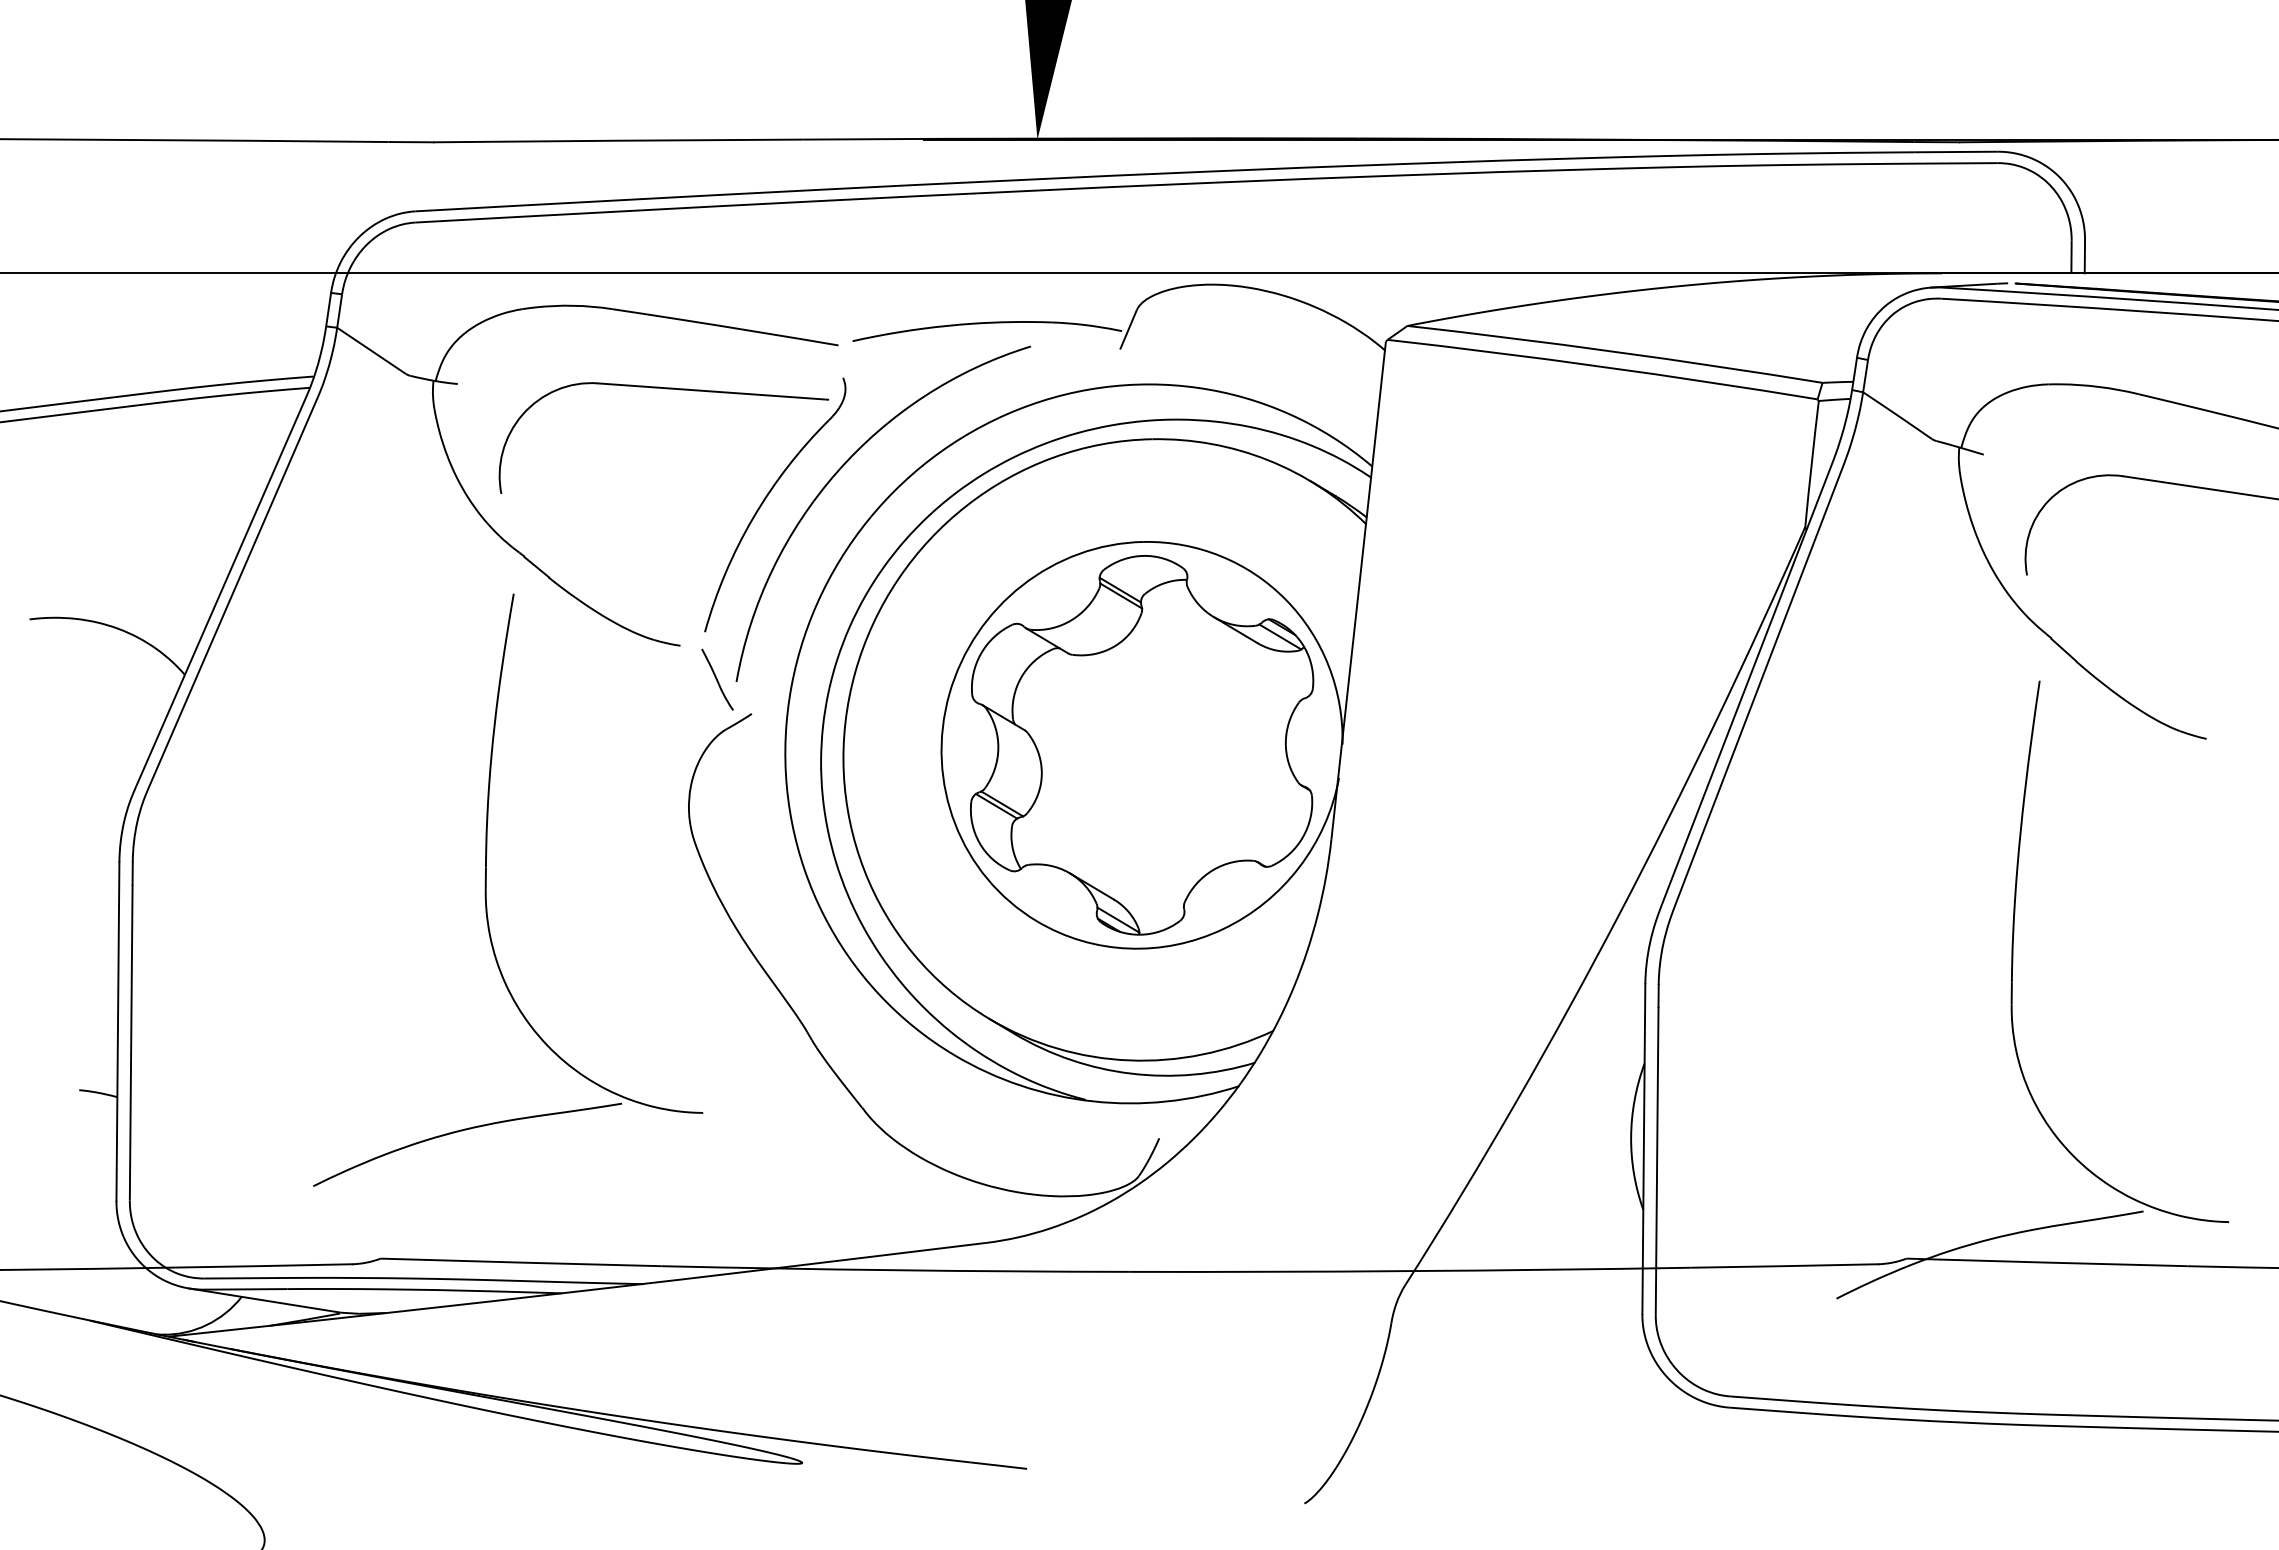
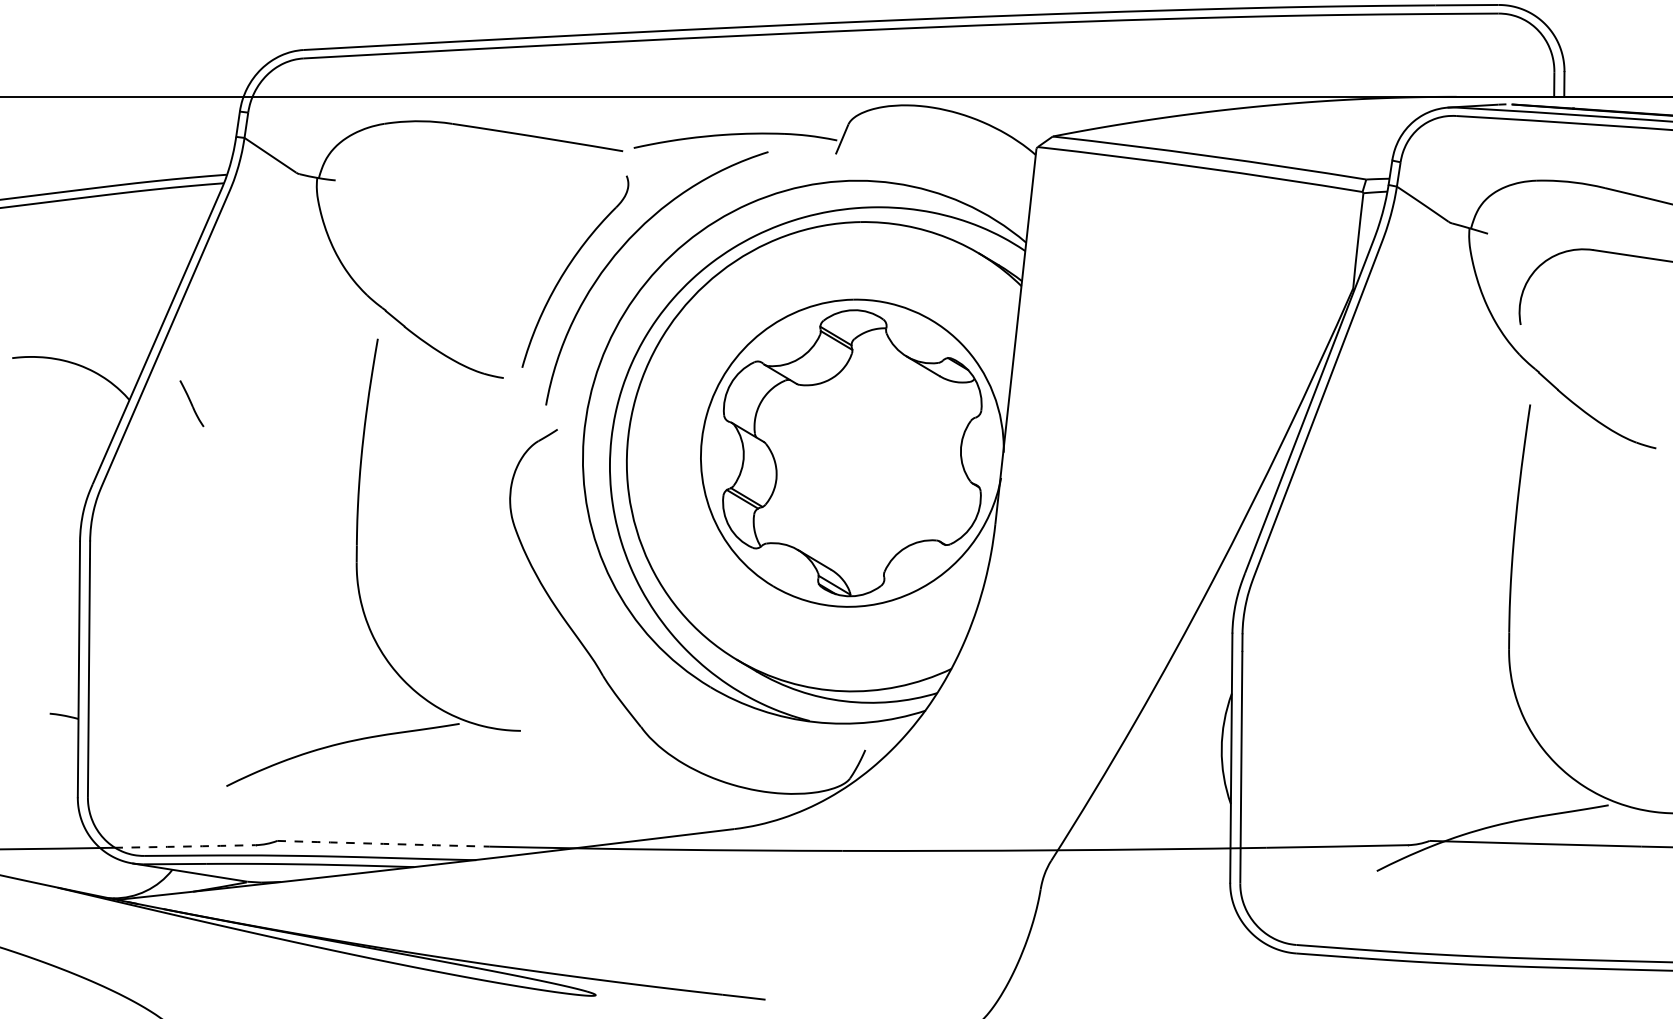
part: (665, 389) -> (492, 184), removed
line: (1280, 636) -> (956, 371), removed
part: (717, 679) -> (191, 403), moved
arc: (521, 1262) -> (383, 843), solid -> dashed
arc: (258, 1266) -> (185, 846), solid -> dashed

